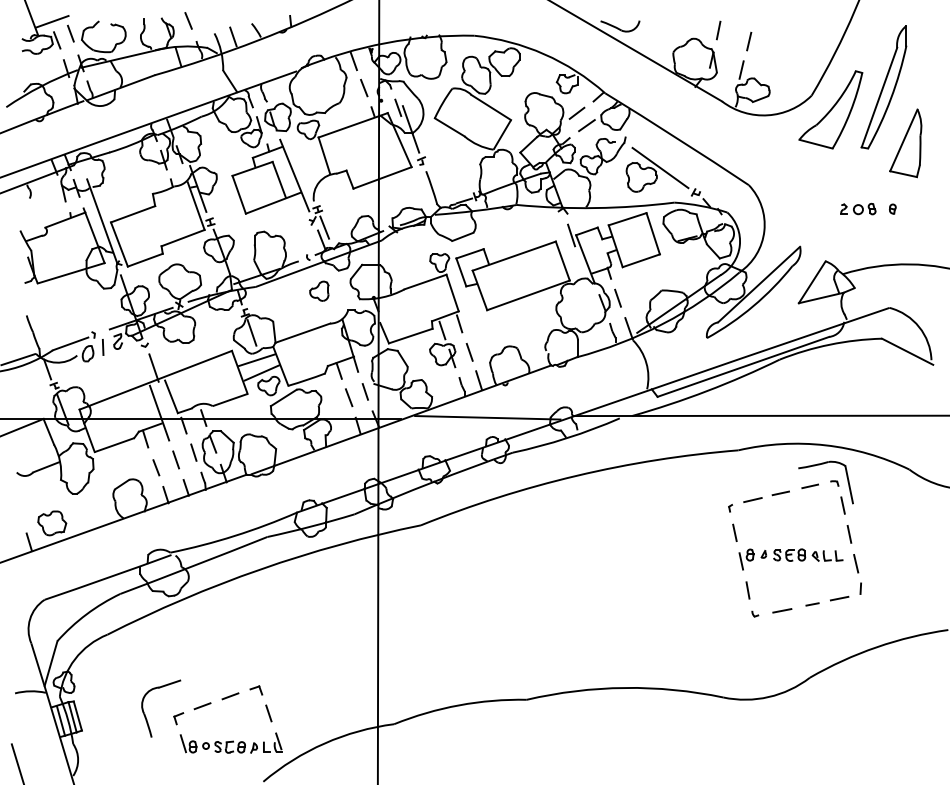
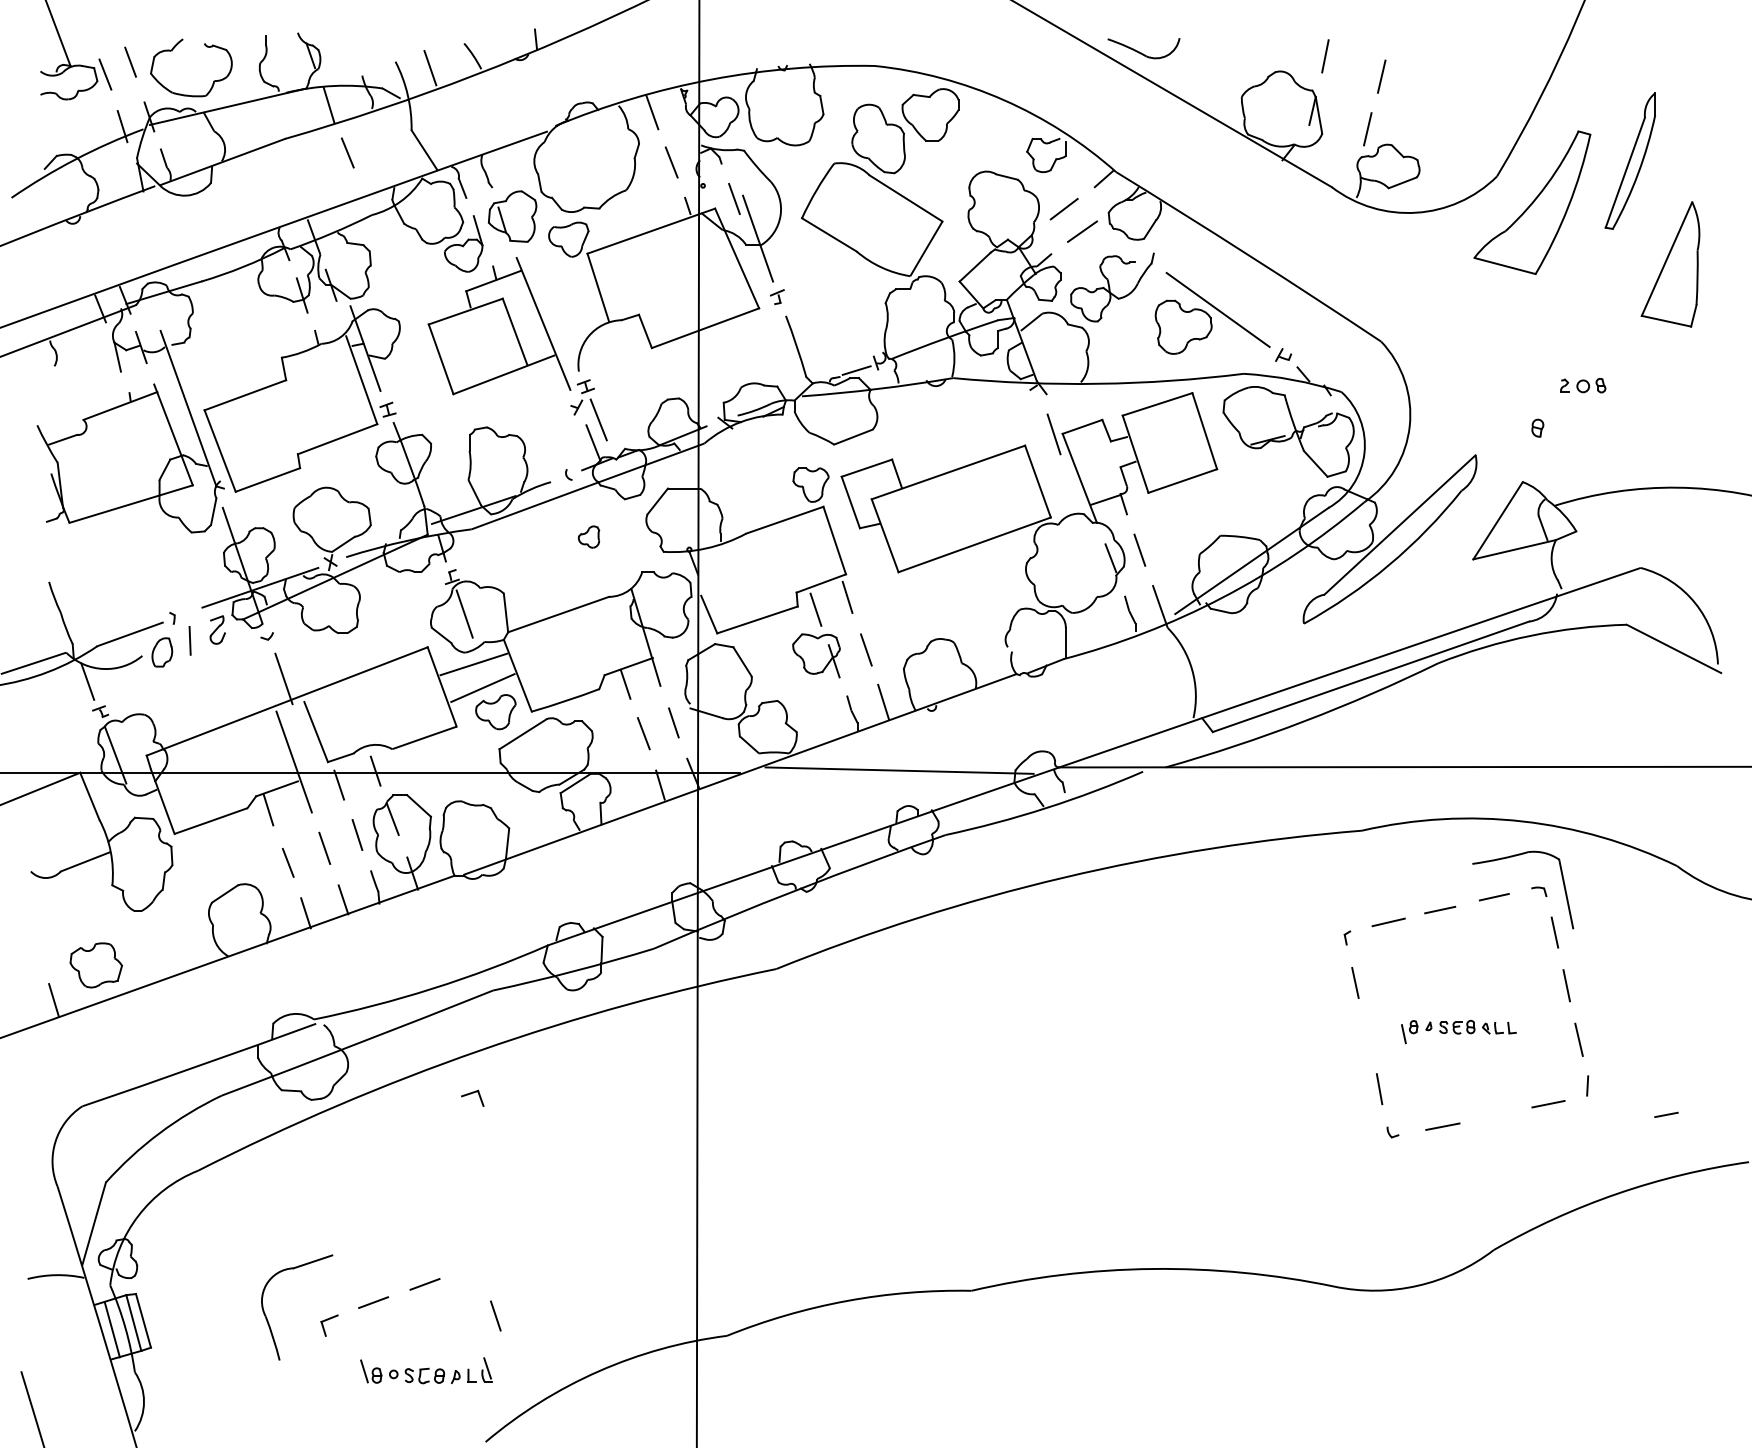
line: (188, 20) -> (347, 152), moved
line: (52, 21) -> (96, 39), removed
part: (883, 87) -> (1629, 161), size x0.6
part: (858, 208) -> (1583, 384), size x0.7
part: (892, 208) -> (1537, 427), moved
part: (319, 290) -> (589, 535), size x0.6
part: (790, 559) -> (1457, 1032), size x0.6
line: (812, 604) -> (1666, 1115), moved
part: (256, 690) -> (472, 1098), moved
part: (230, 742) -> (425, 1369), size x0.7

